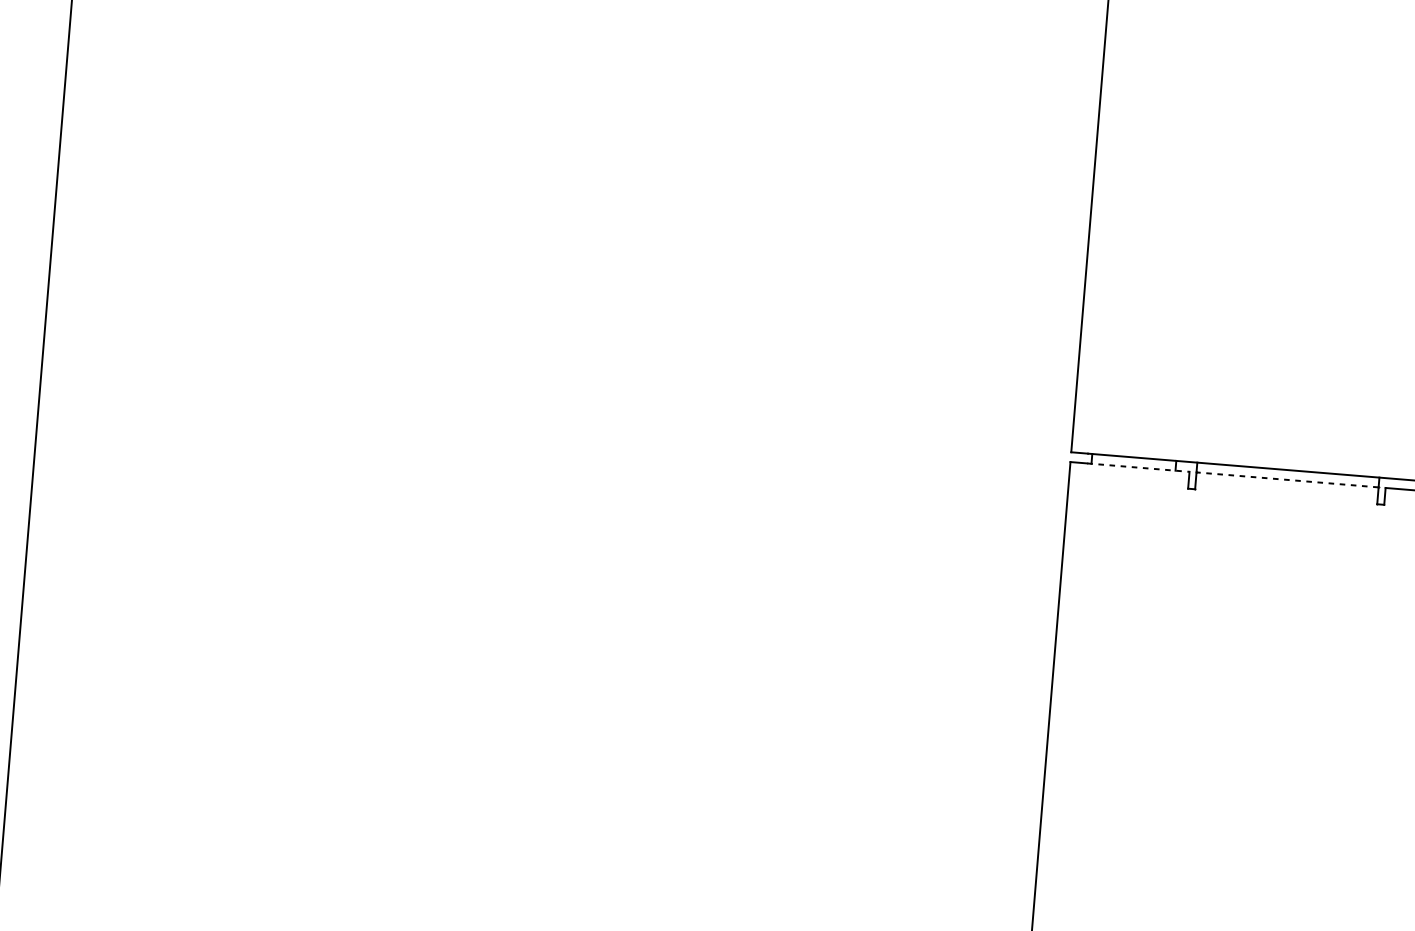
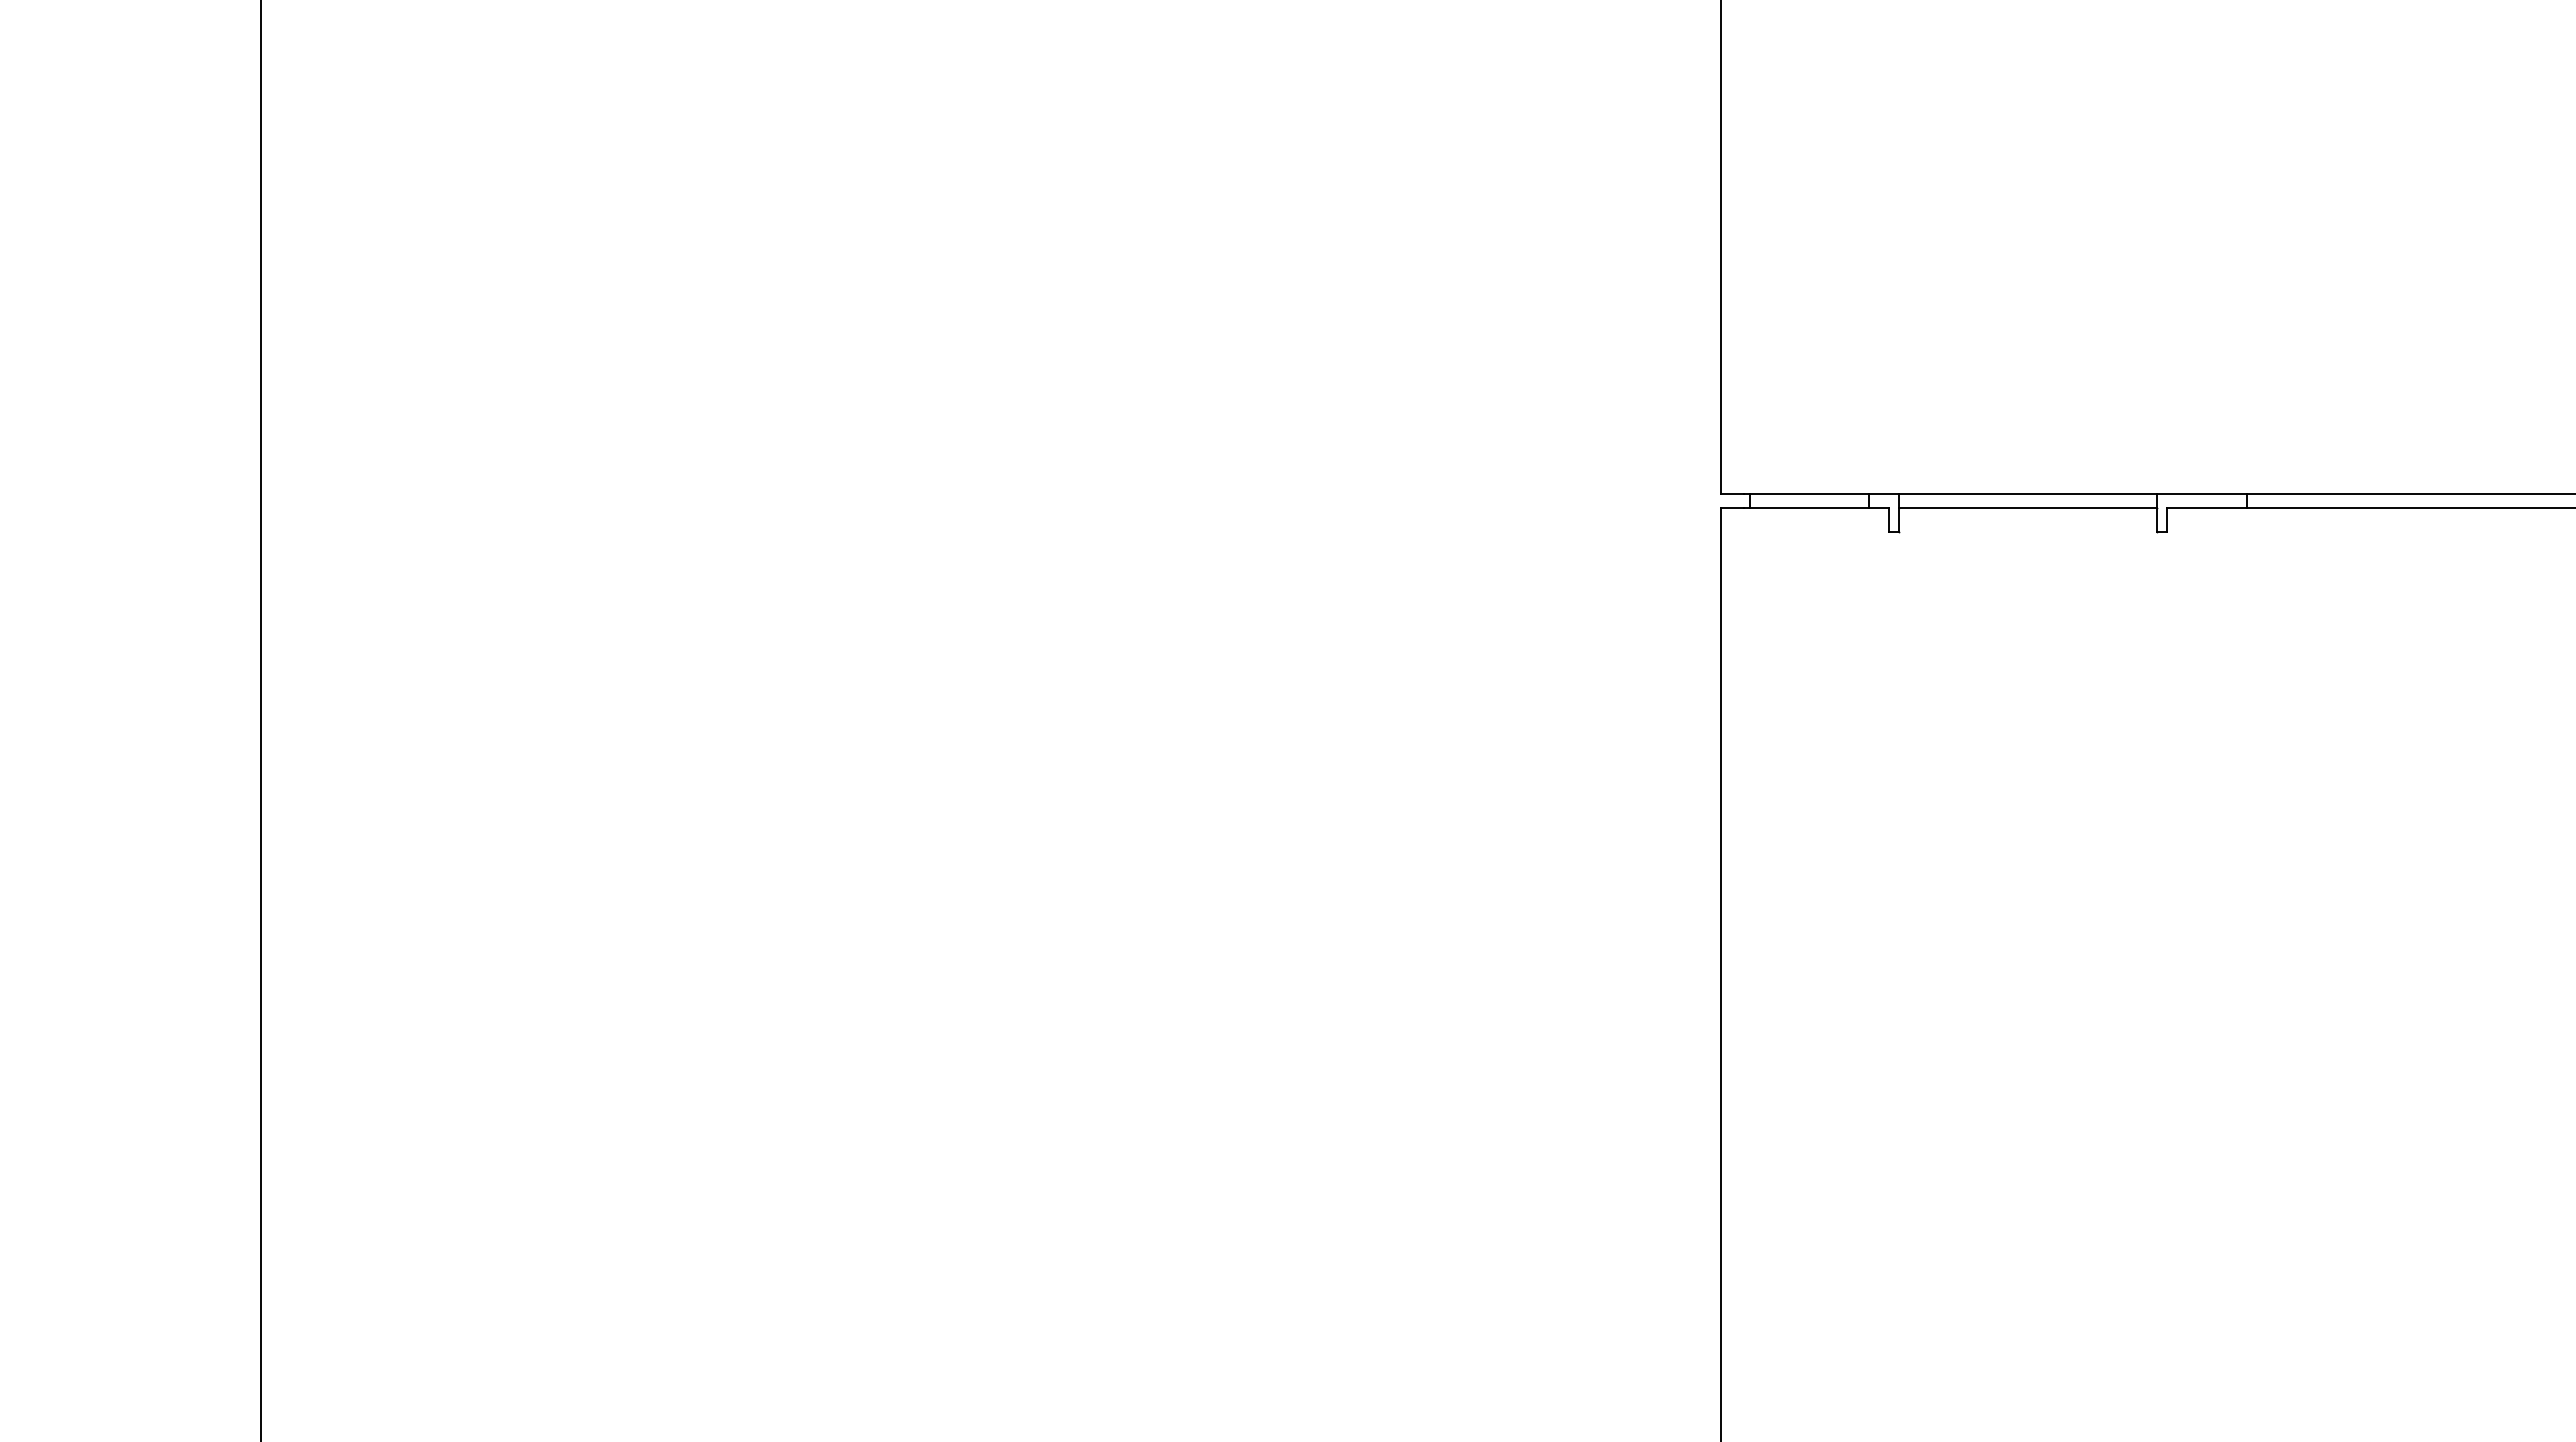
line: (1138, 467) -> (1817, 508), dashed -> solid
line: (1287, 479) -> (2027, 508), dashed -> solid

